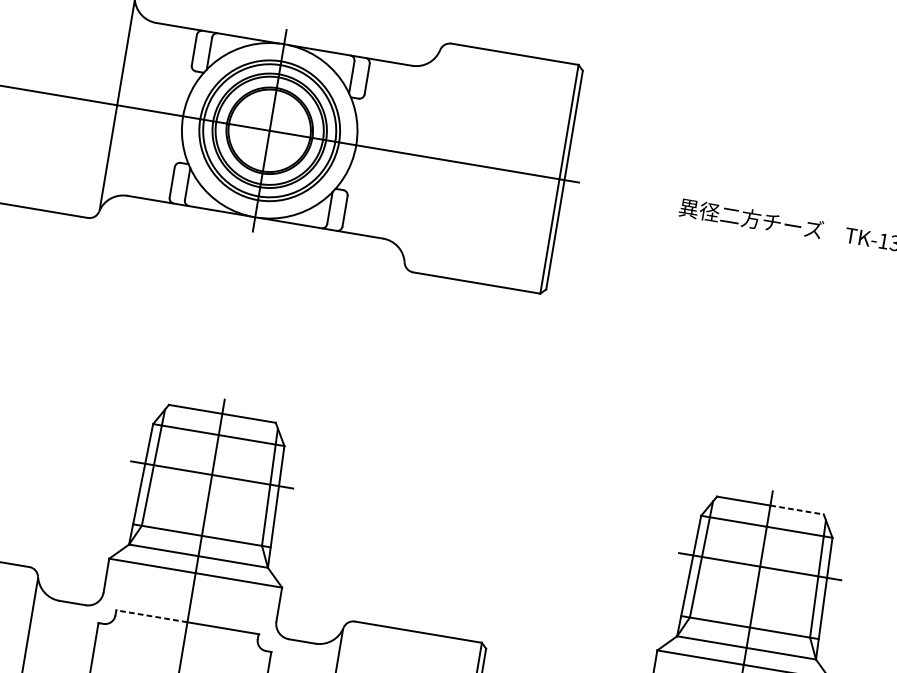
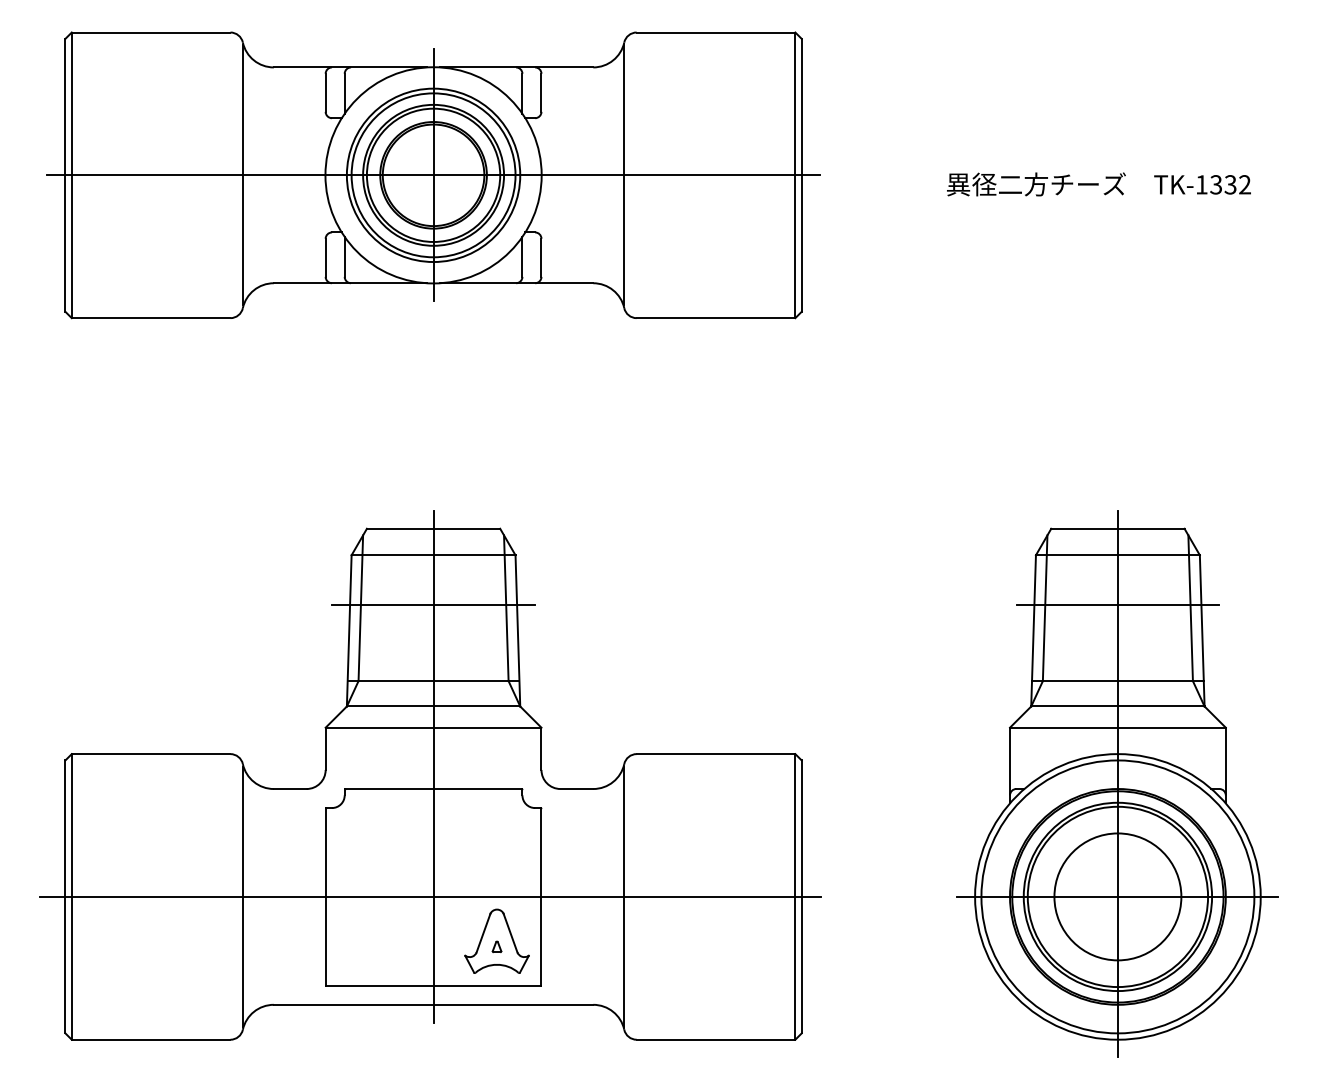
line: (421, 156) -> (623, 175), added
line: (797, 509) -> (1151, 528), dashed -> solid
line: (151, 616) -> (388, 789), dashed -> solid

